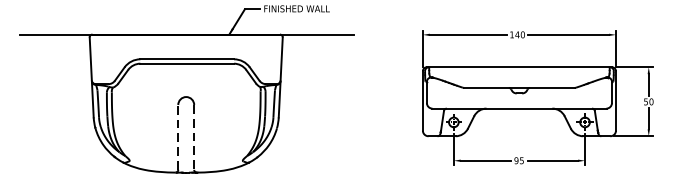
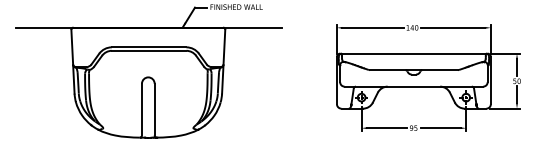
line: (177, 137) -> (141, 109), dashed -> solid
line: (193, 137) -> (154, 109), dashed -> solid

